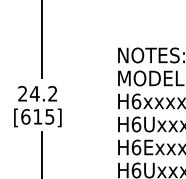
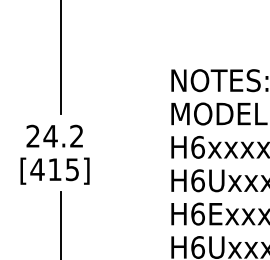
text: (25, 116) -> (37, 169), [615] -> [415]

